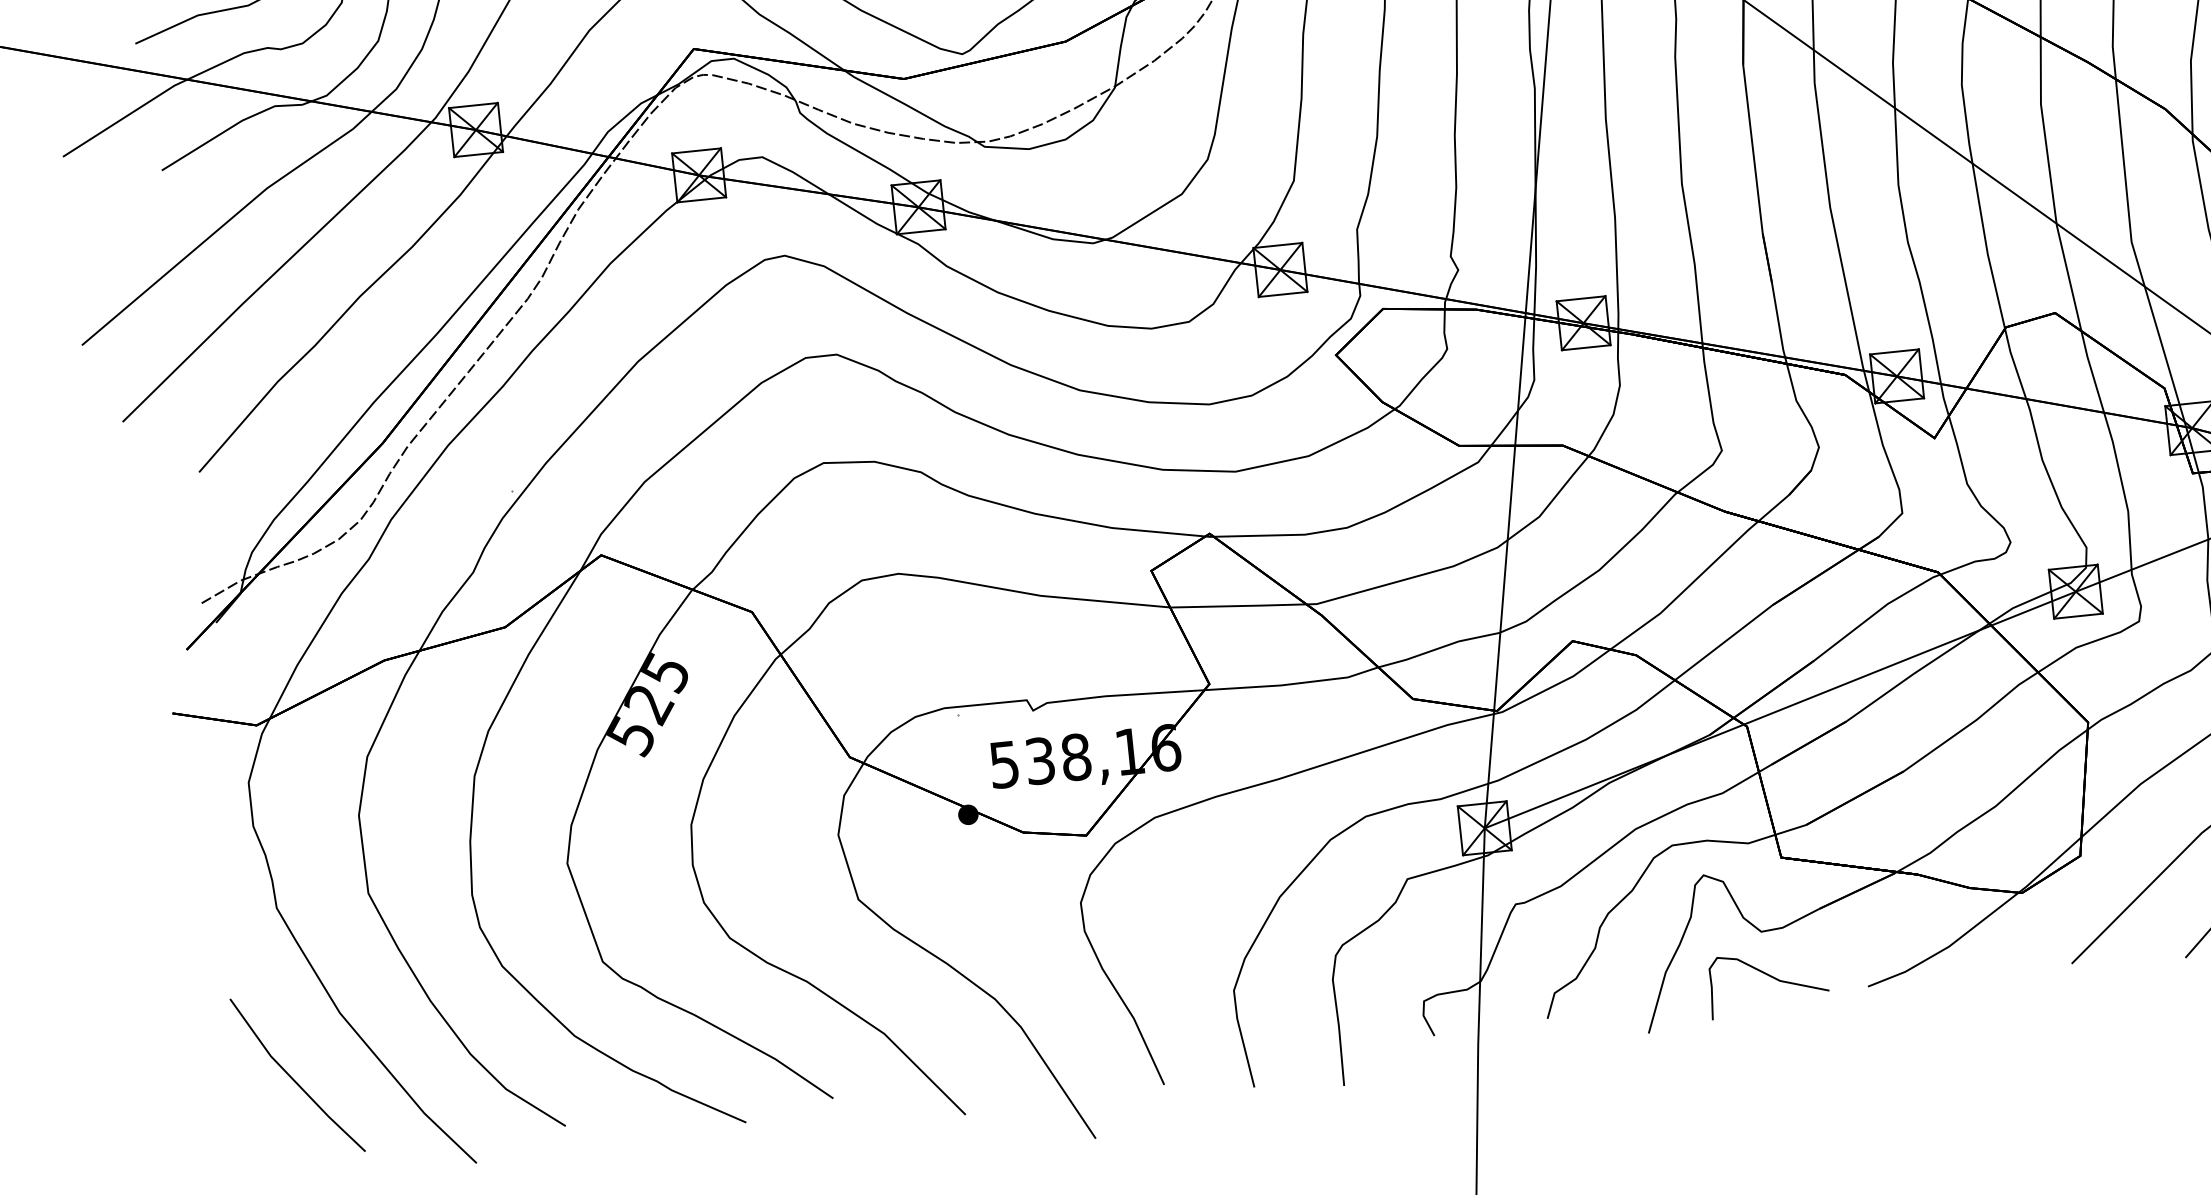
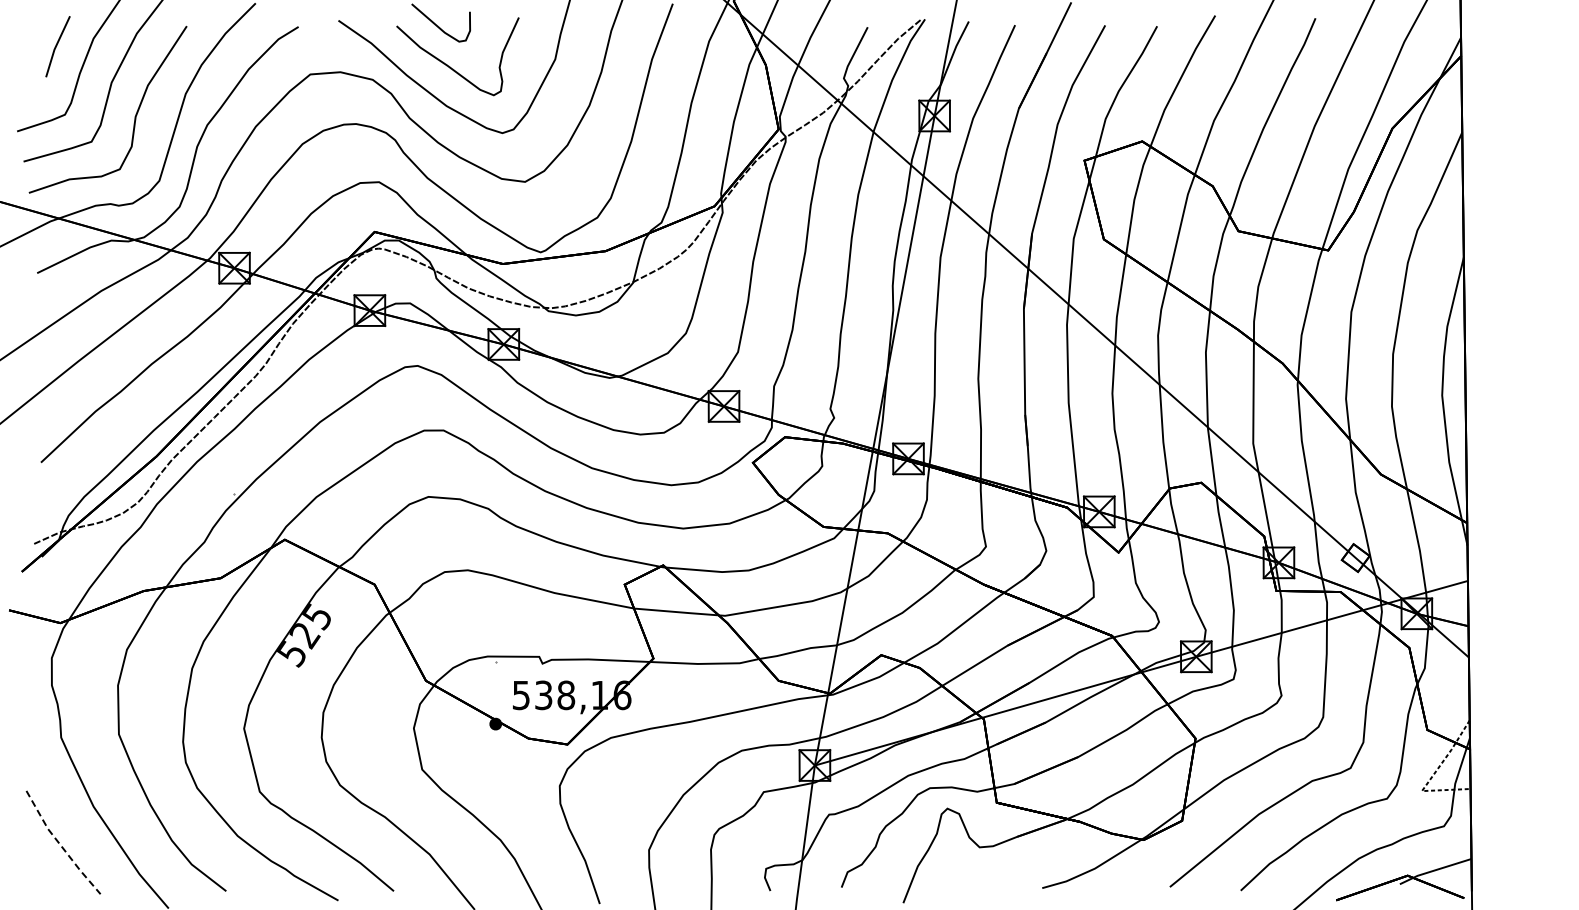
curve: (1770, 977) -> (982, 876), removed
line: (293, 1080) -> (60, 845), solid -> dashed

